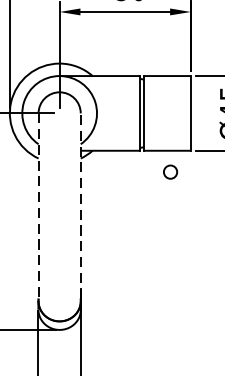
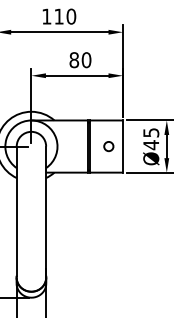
circle: (170, 172) -> (108, 146), moved
line: (38, 206) -> (16, 211), dashed -> solid
line: (81, 206) -> (46, 211), dashed -> solid

